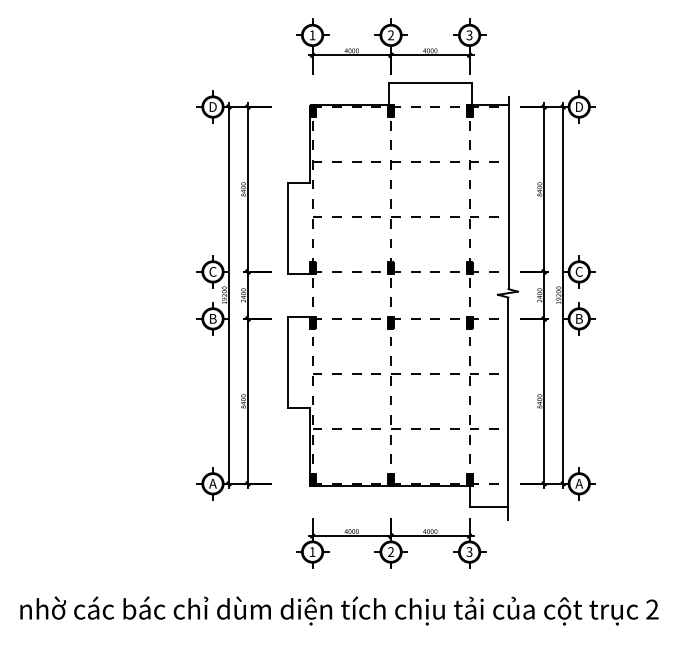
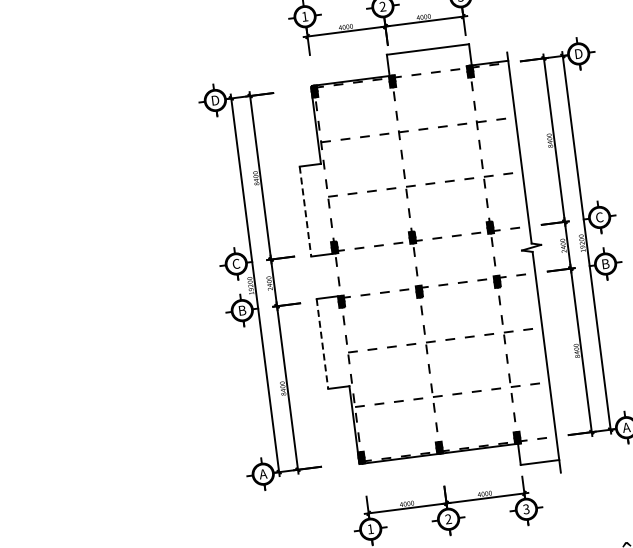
line: (288, 229) -> (305, 212), solid -> dashed
line: (288, 362) -> (322, 344), solid -> dashed

